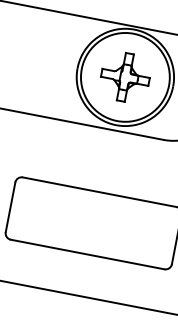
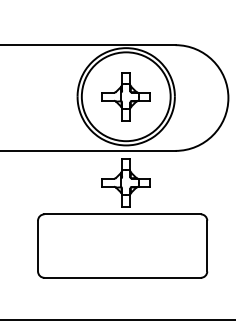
part: (108, 161) -> (125, 182), added

